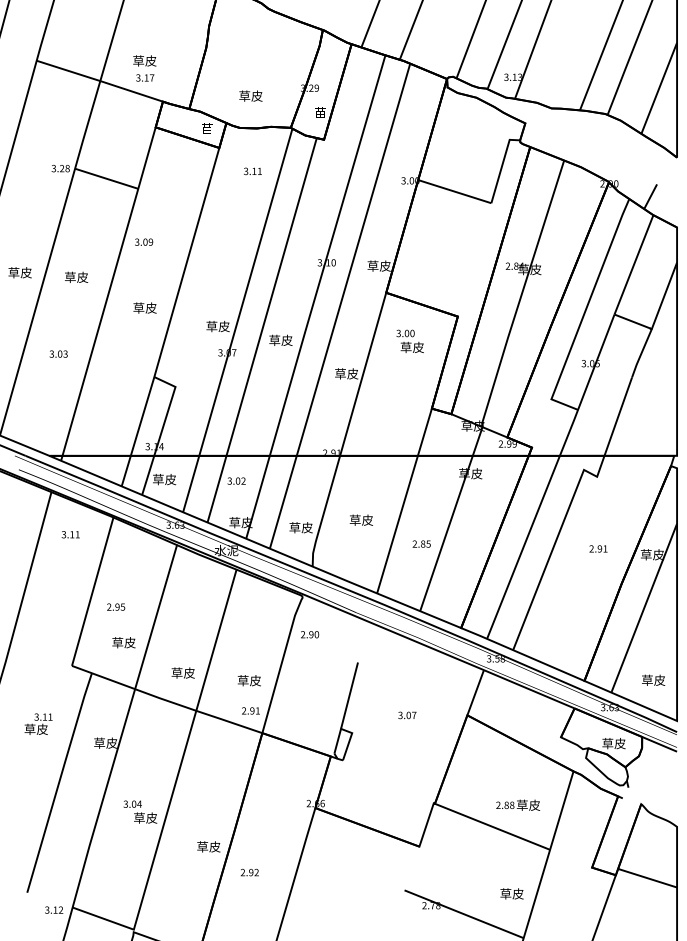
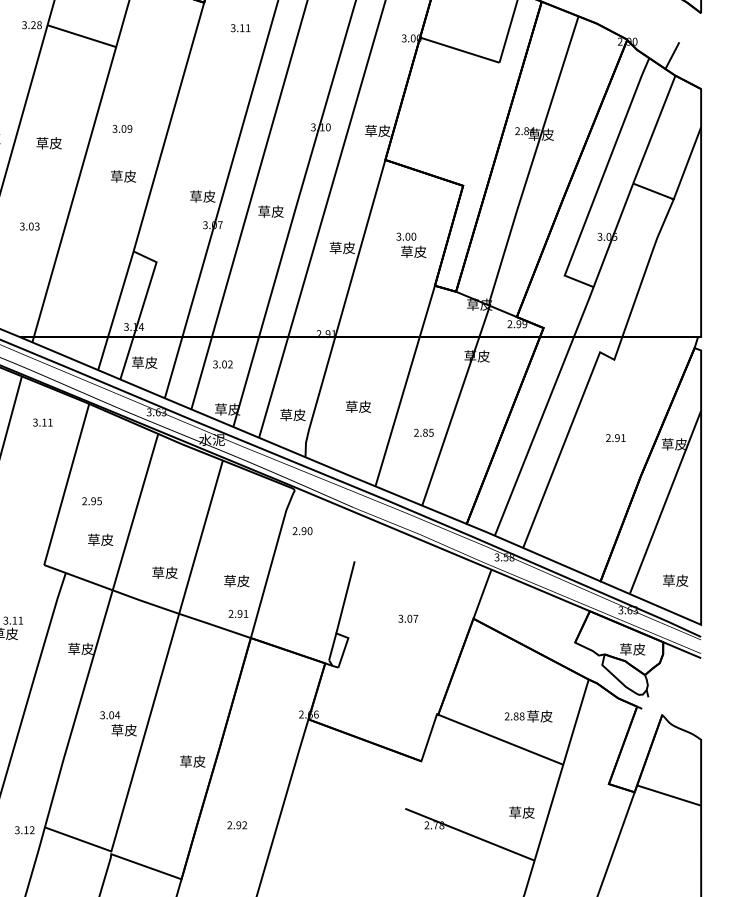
text: (144, 241) -> (122, 128), moved
text: (409, 340) -> (410, 244), moved
text: (249, 872) -> (236, 825), moved

